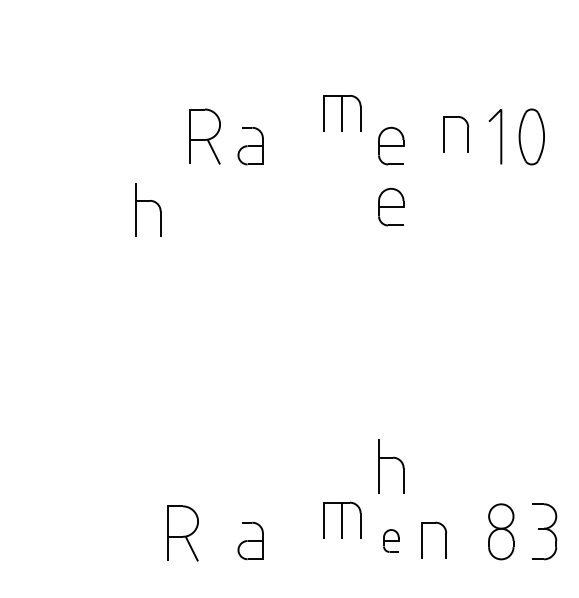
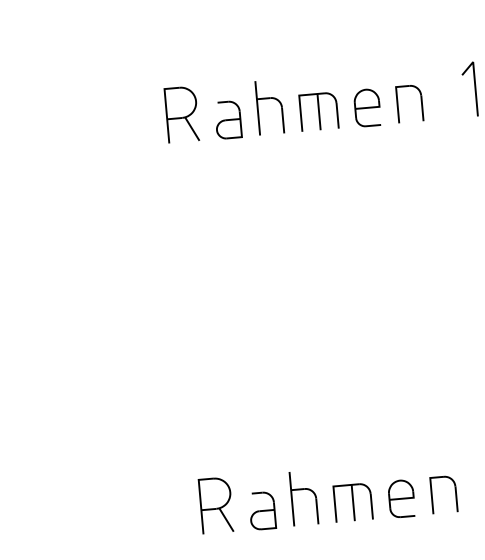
part: (342, 113) -> (319, 111), moved
part: (467, 134) -> (421, 102), moved
part: (148, 201) -> (269, 98), moved
part: (391, 206) -> (372, 167), removed
part: (391, 458) -> (303, 489), moved
part: (342, 519) -> (353, 501), moved
part: (182, 533) -> (215, 505), moved
part: (391, 540) -> (401, 498), size x1.67

